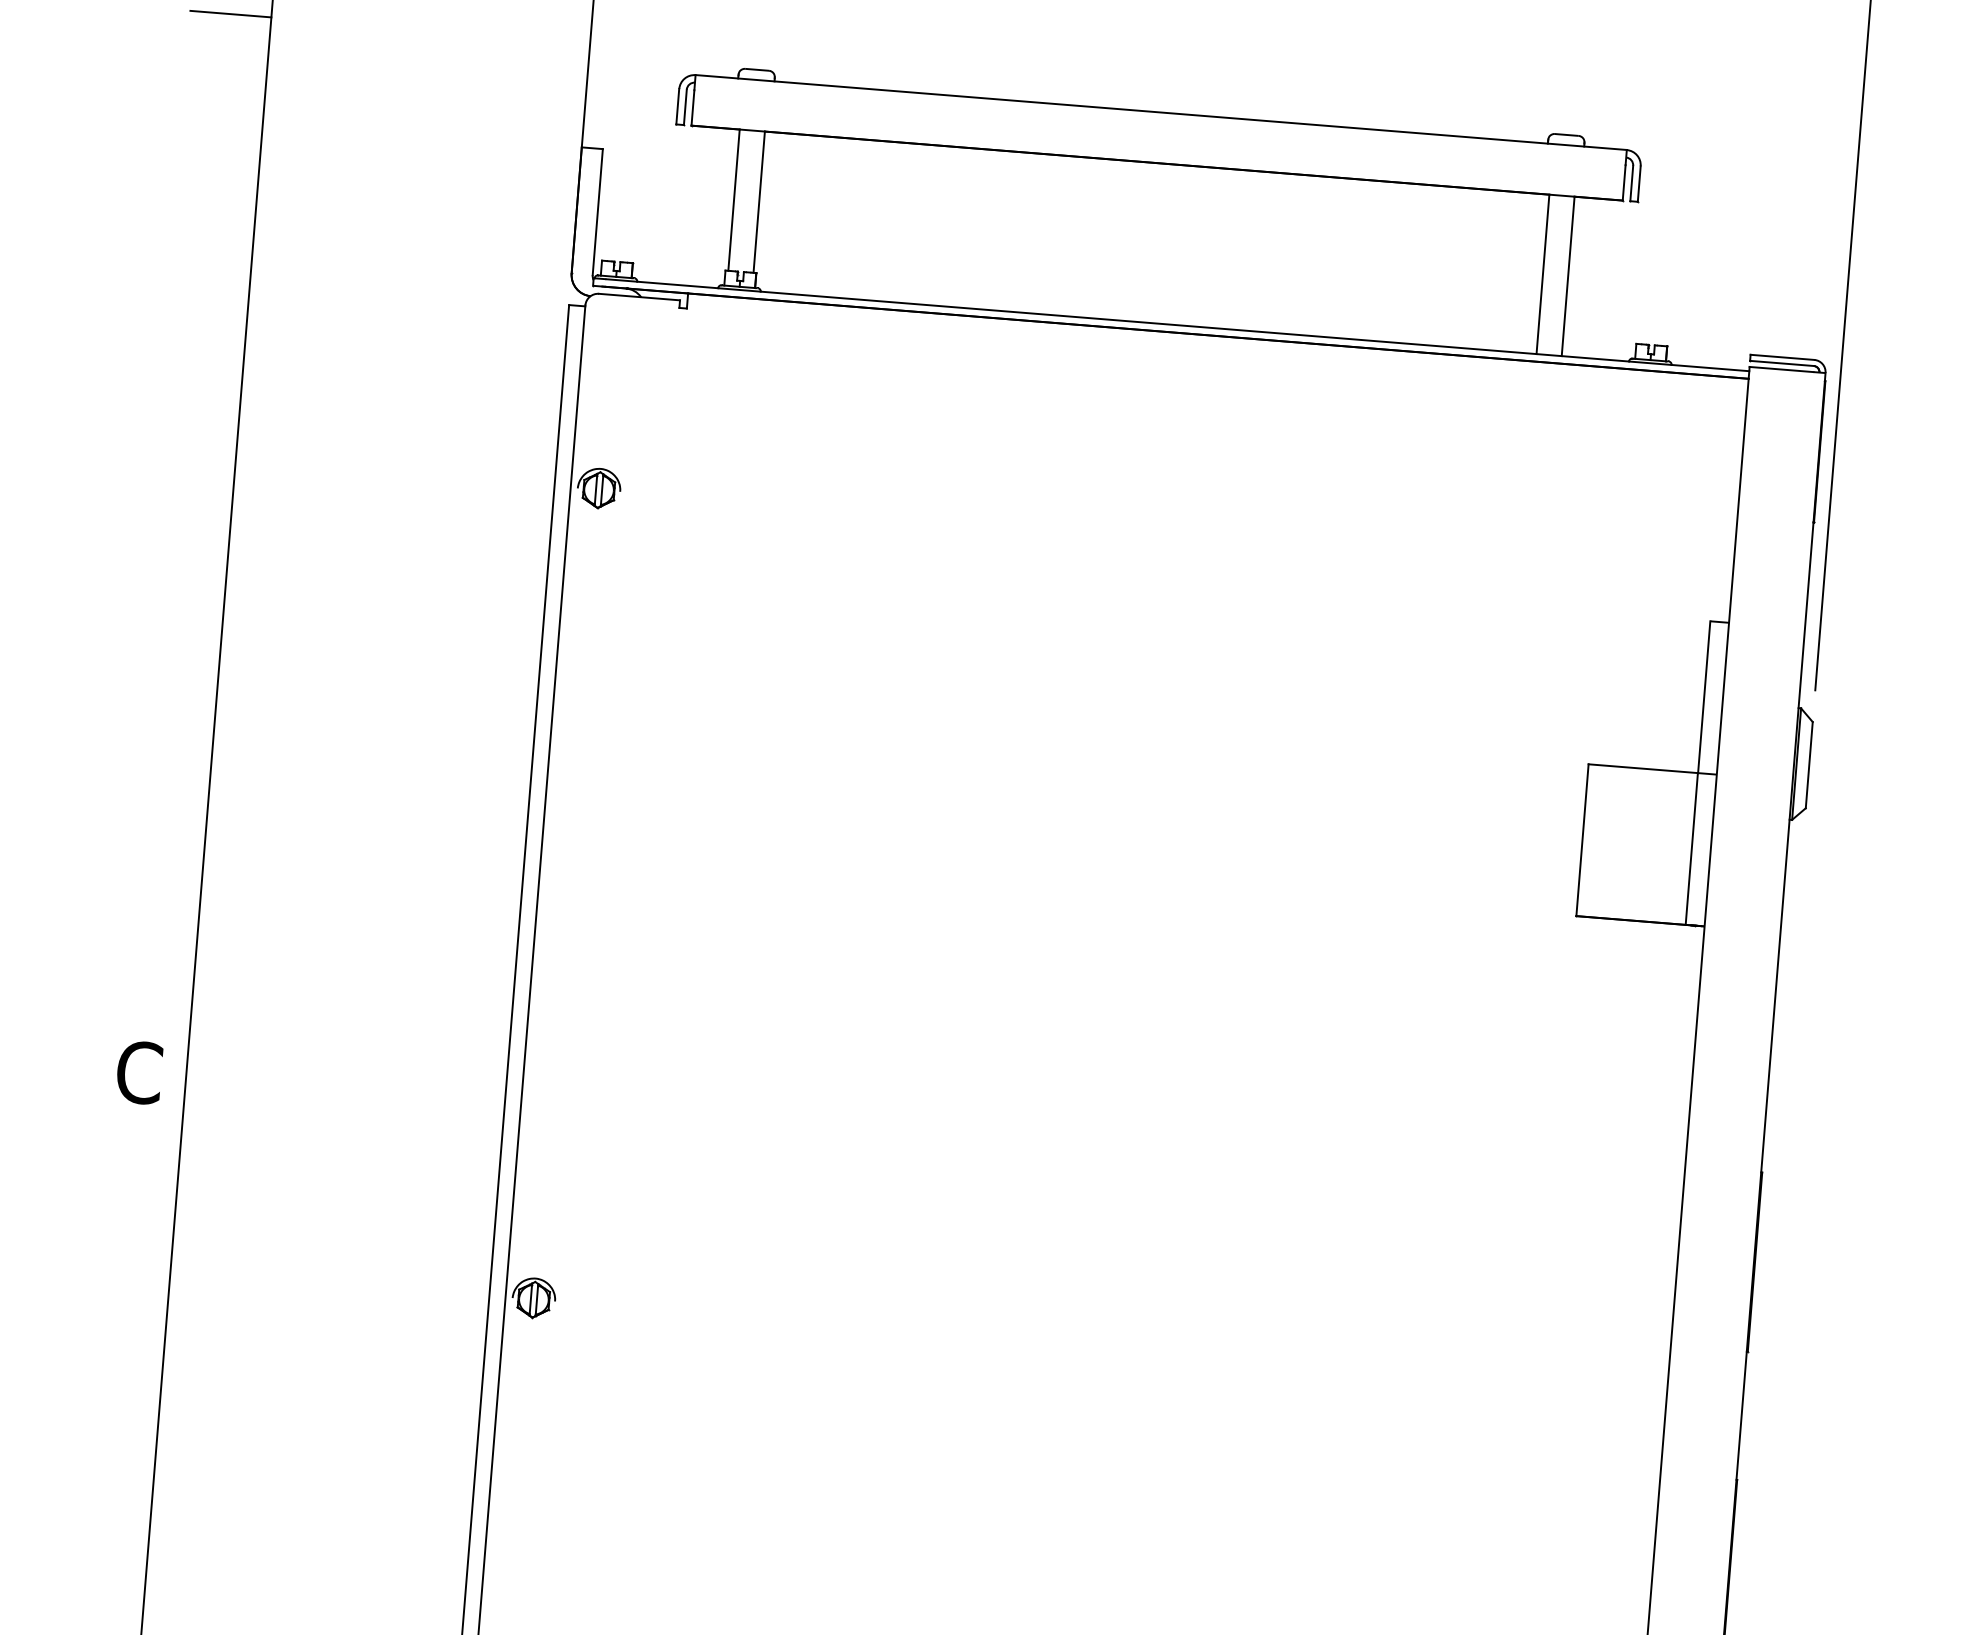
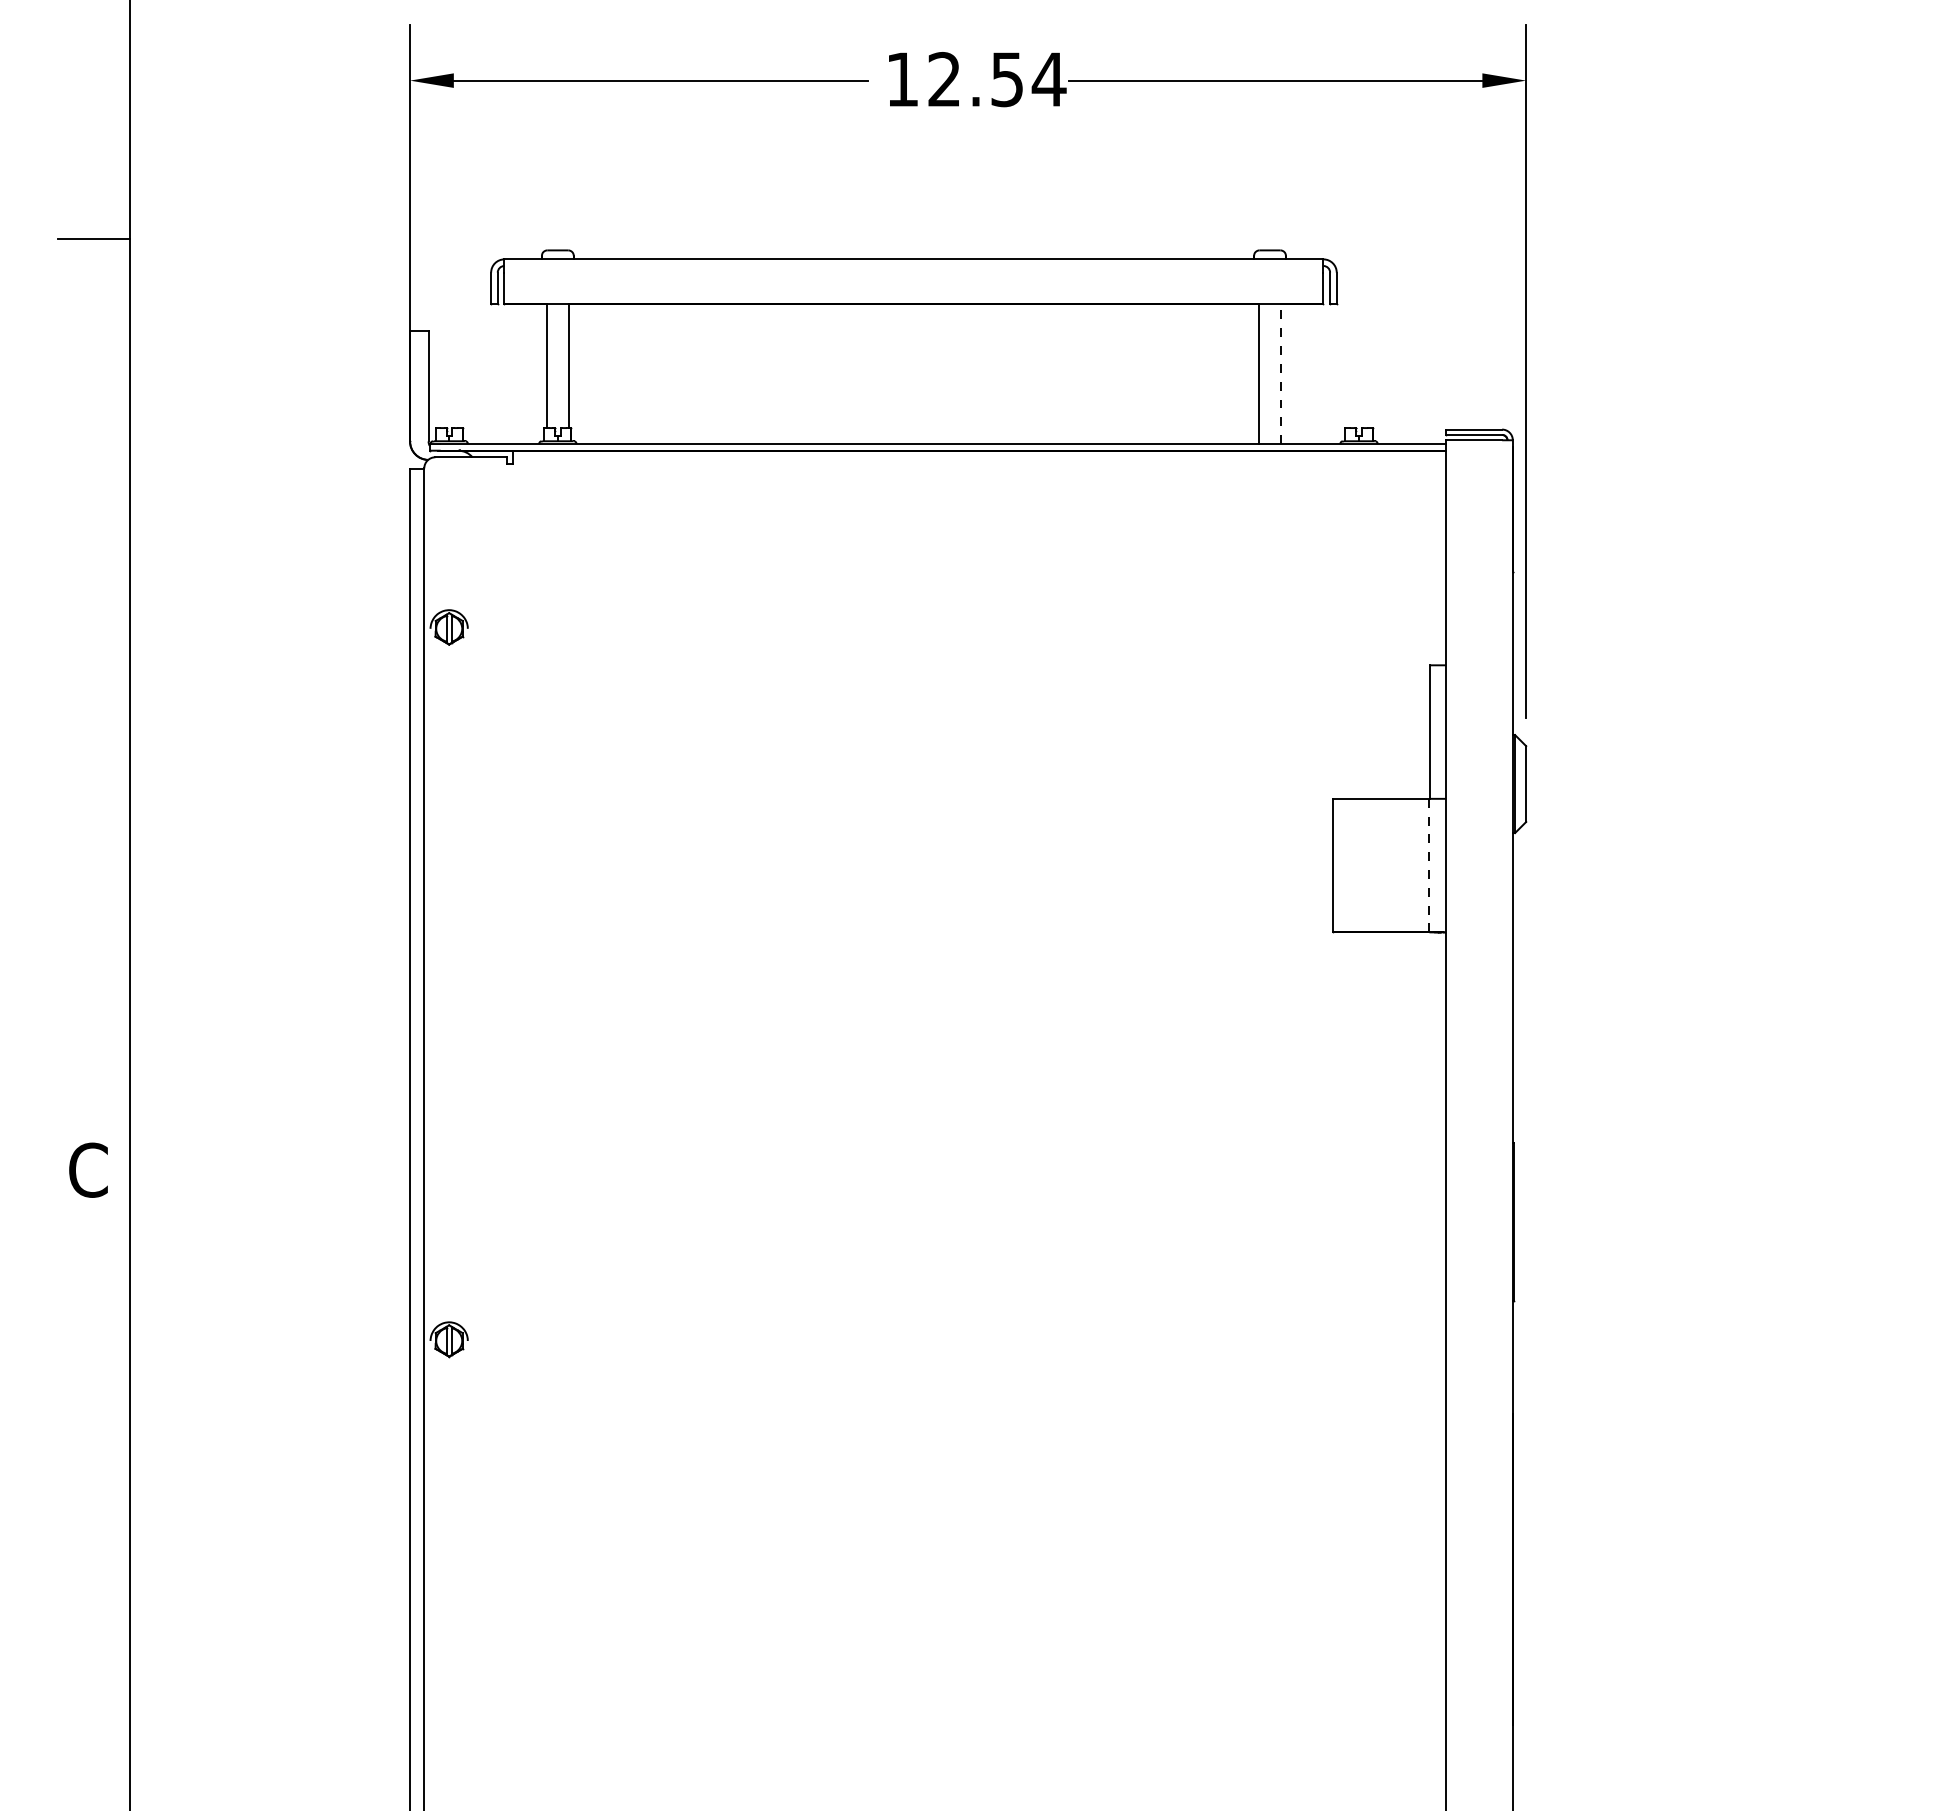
line: (1568, 275) -> (1281, 373), solid -> dashed
line: (1691, 848) -> (1429, 865), solid -> dashed

